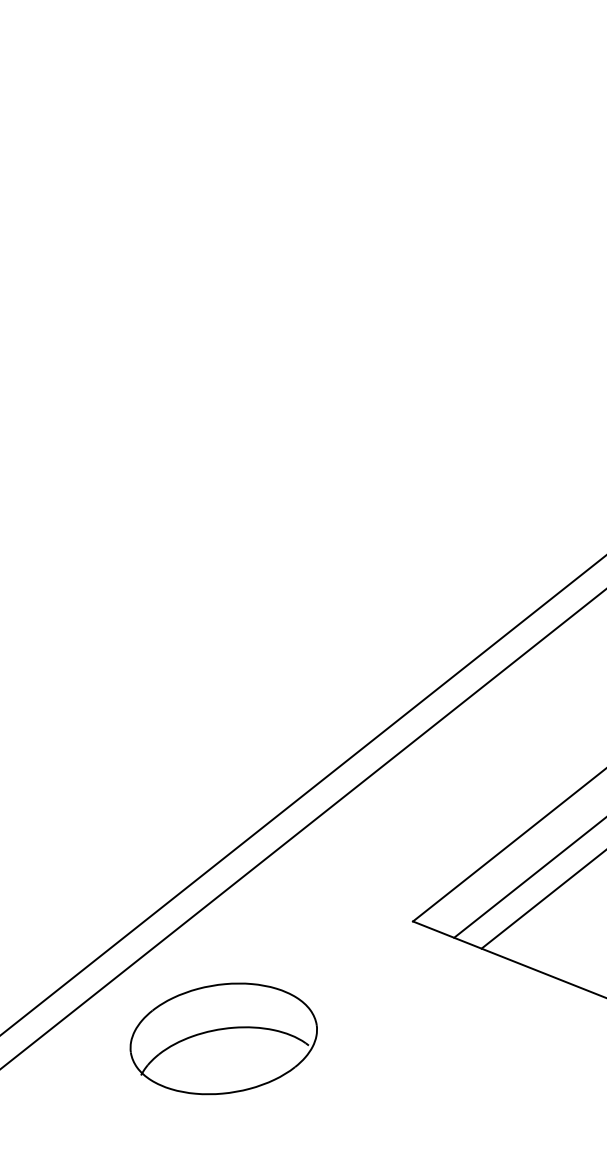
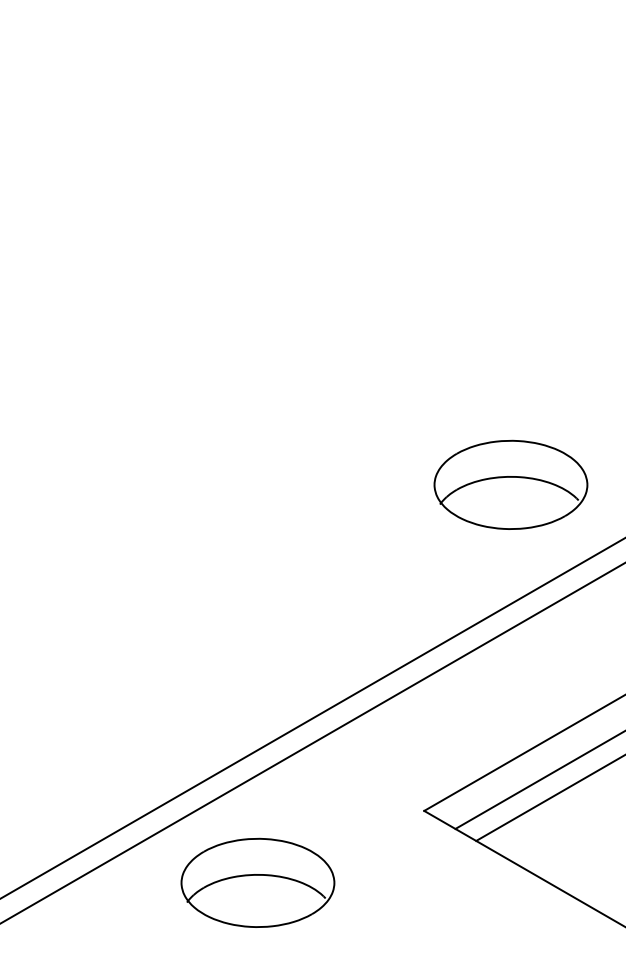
part: (459, 509) -> (510, 484), added

